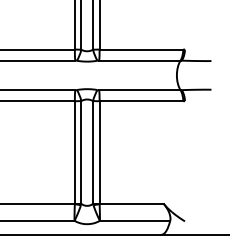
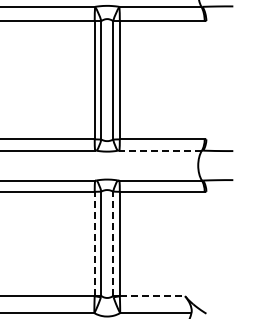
line: (139, 60) -> (160, 150), solid -> dashed
line: (74, 152) -> (94, 243), solid -> dashed
line: (93, 152) -> (113, 243), solid -> dashed
line: (131, 204) -> (152, 296), solid -> dashed

